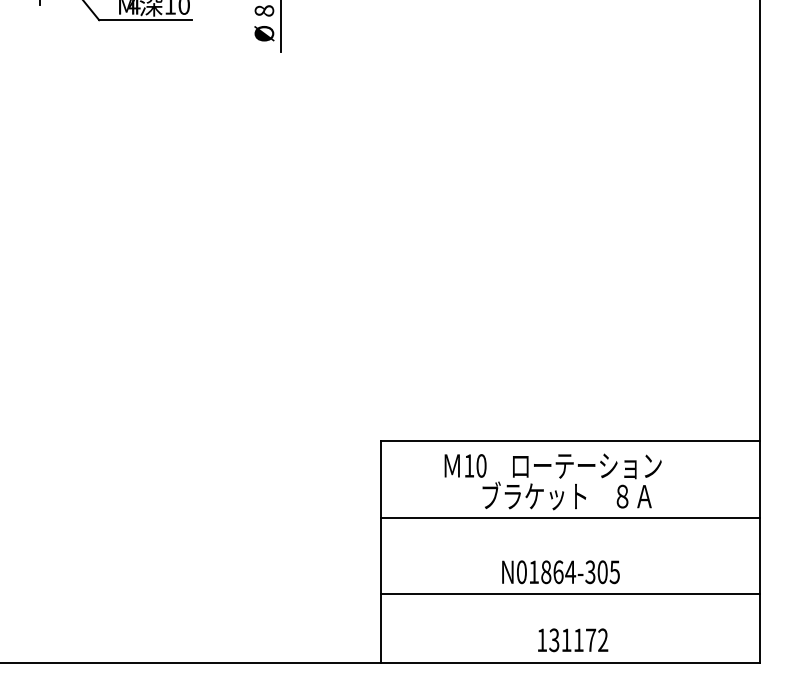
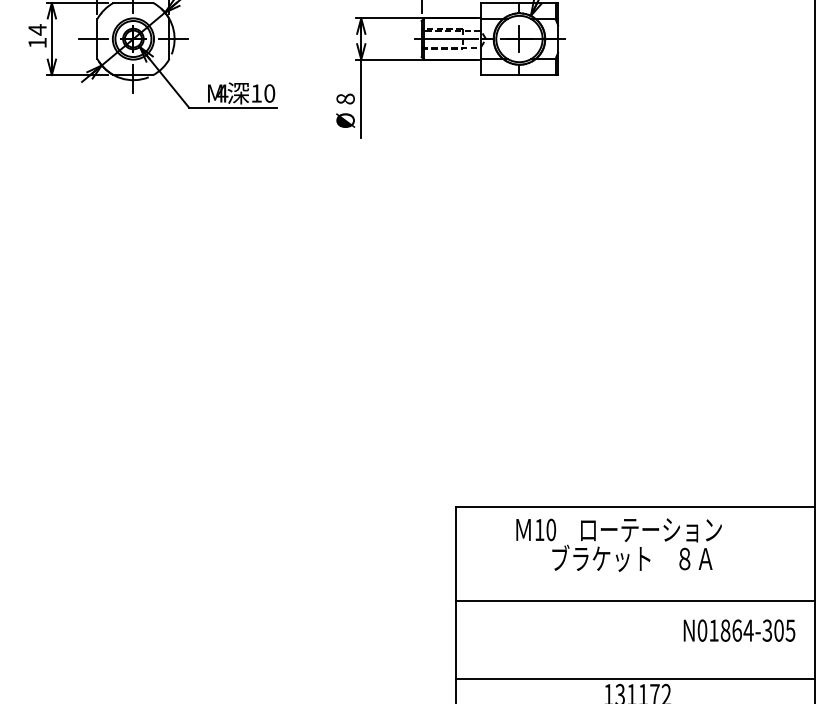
line: (569, 517) -> (634, 600), moved
text: (560, 572) -> (739, 630), moved
line: (569, 593) -> (634, 678), moved

